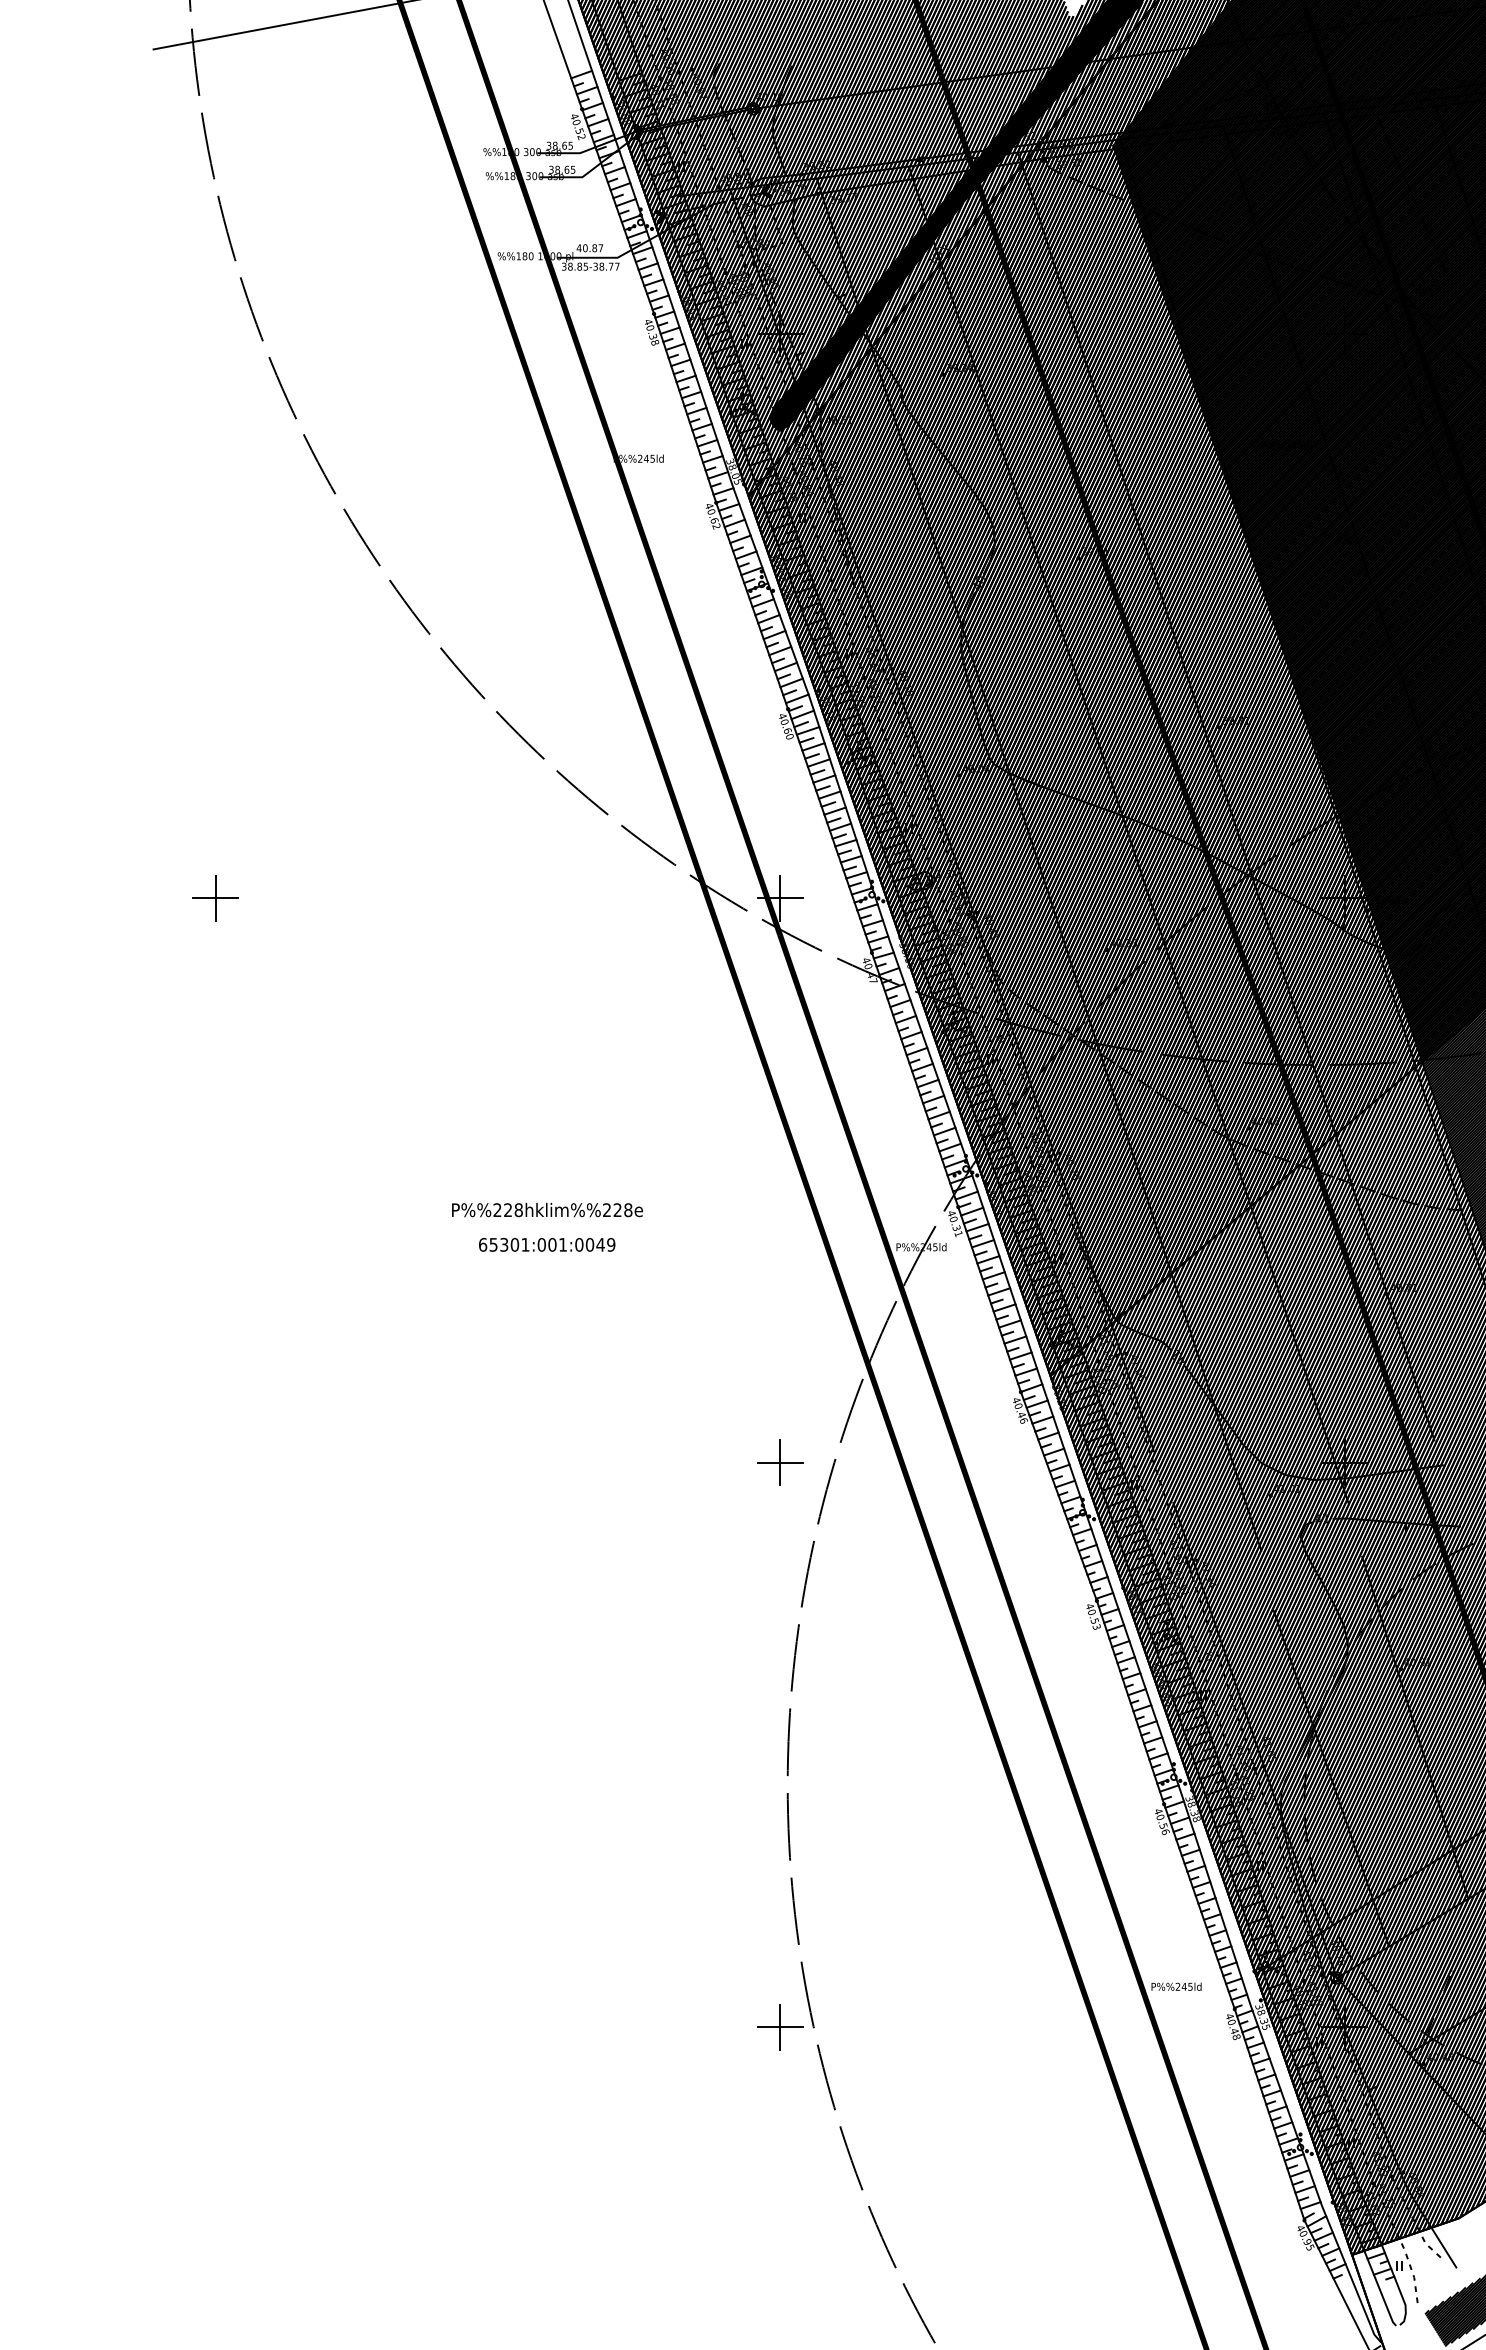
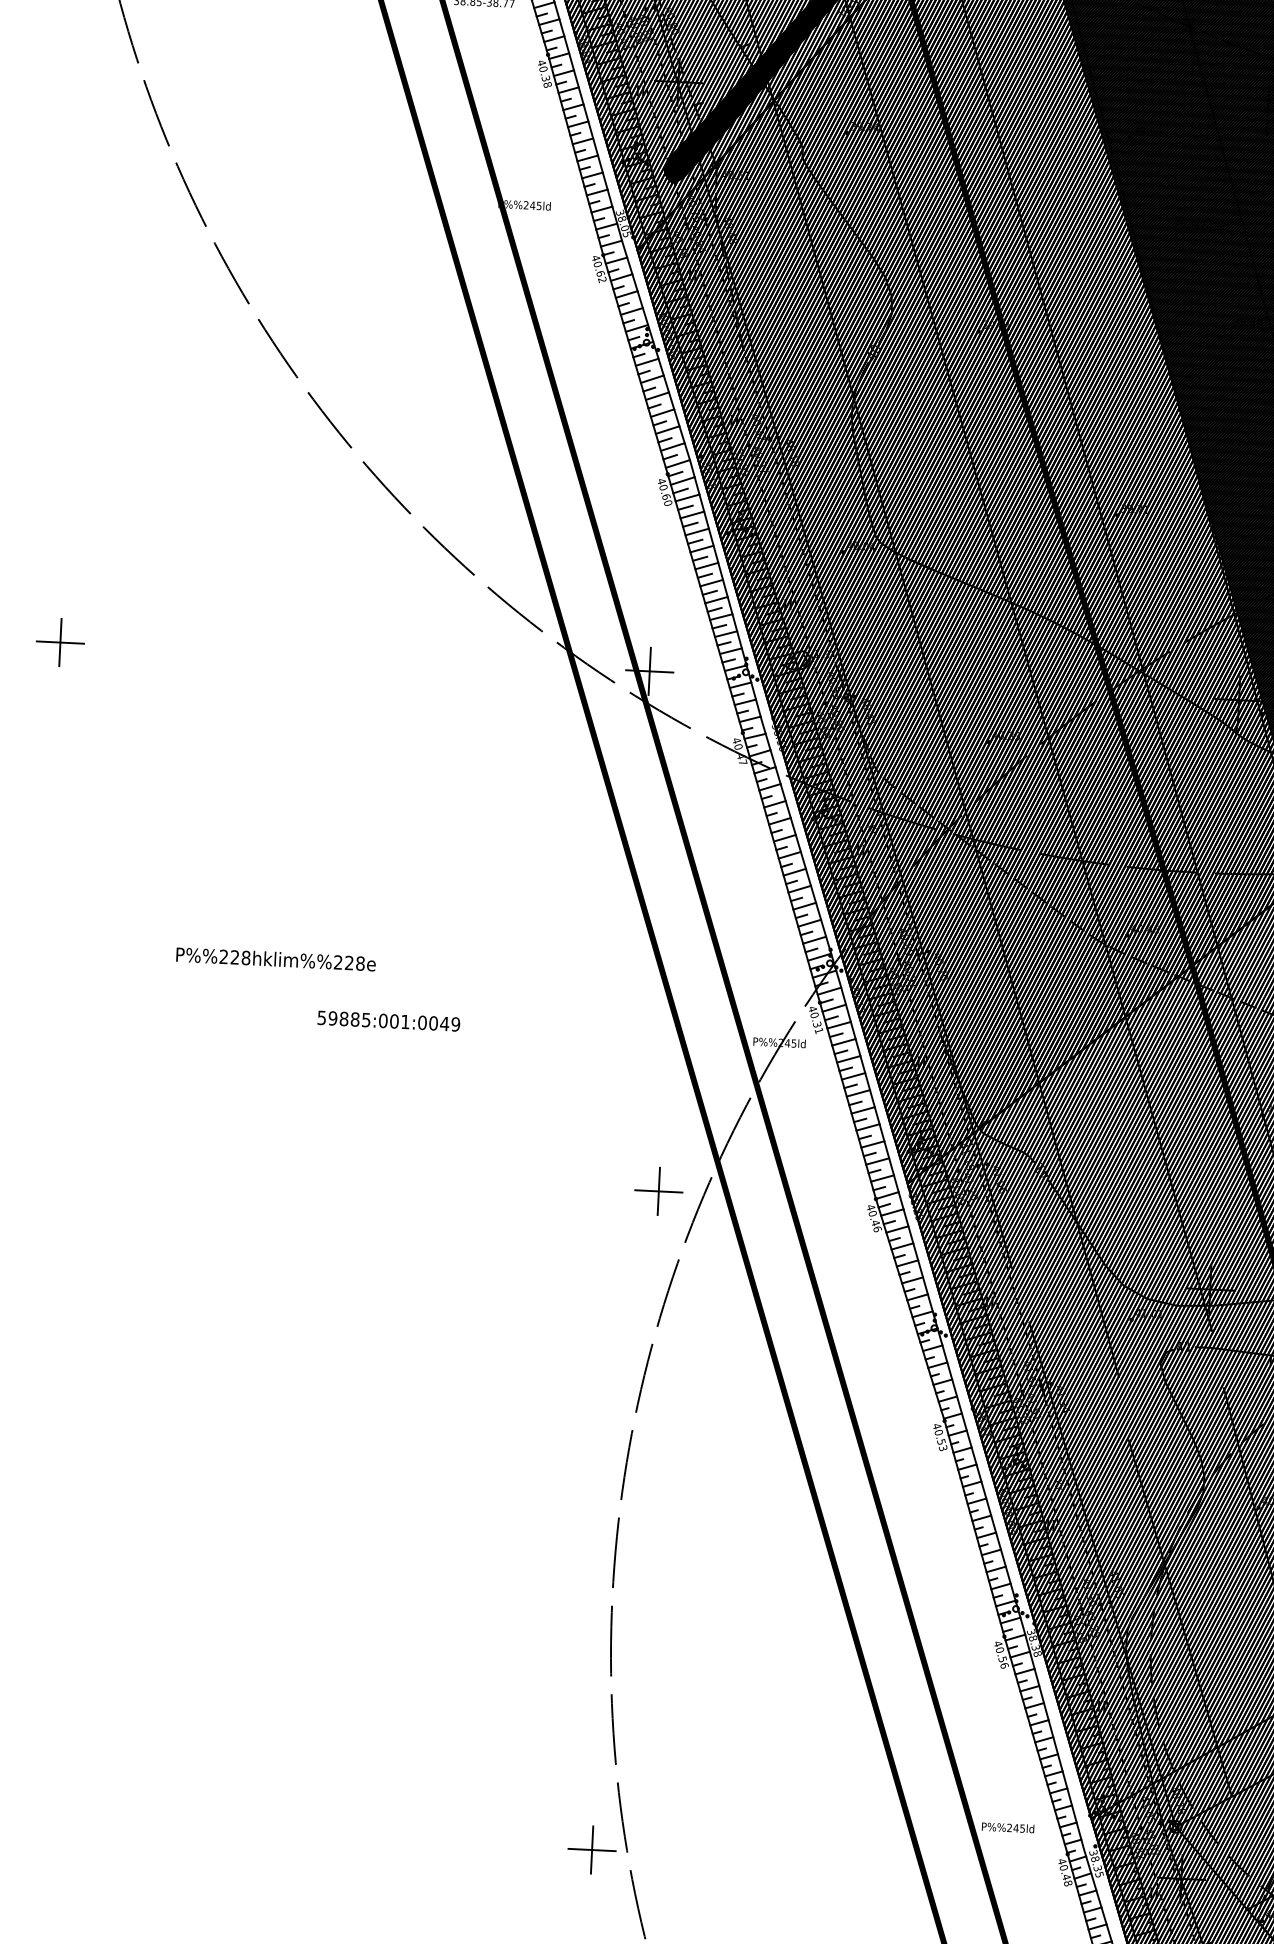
text: (547, 1209) -> (276, 958), moved
text: (504, 1244) -> (344, 1018), 65301:001:0049 -> 59885:001:0049
part: (780, 1462) -> (659, 1191), moved

